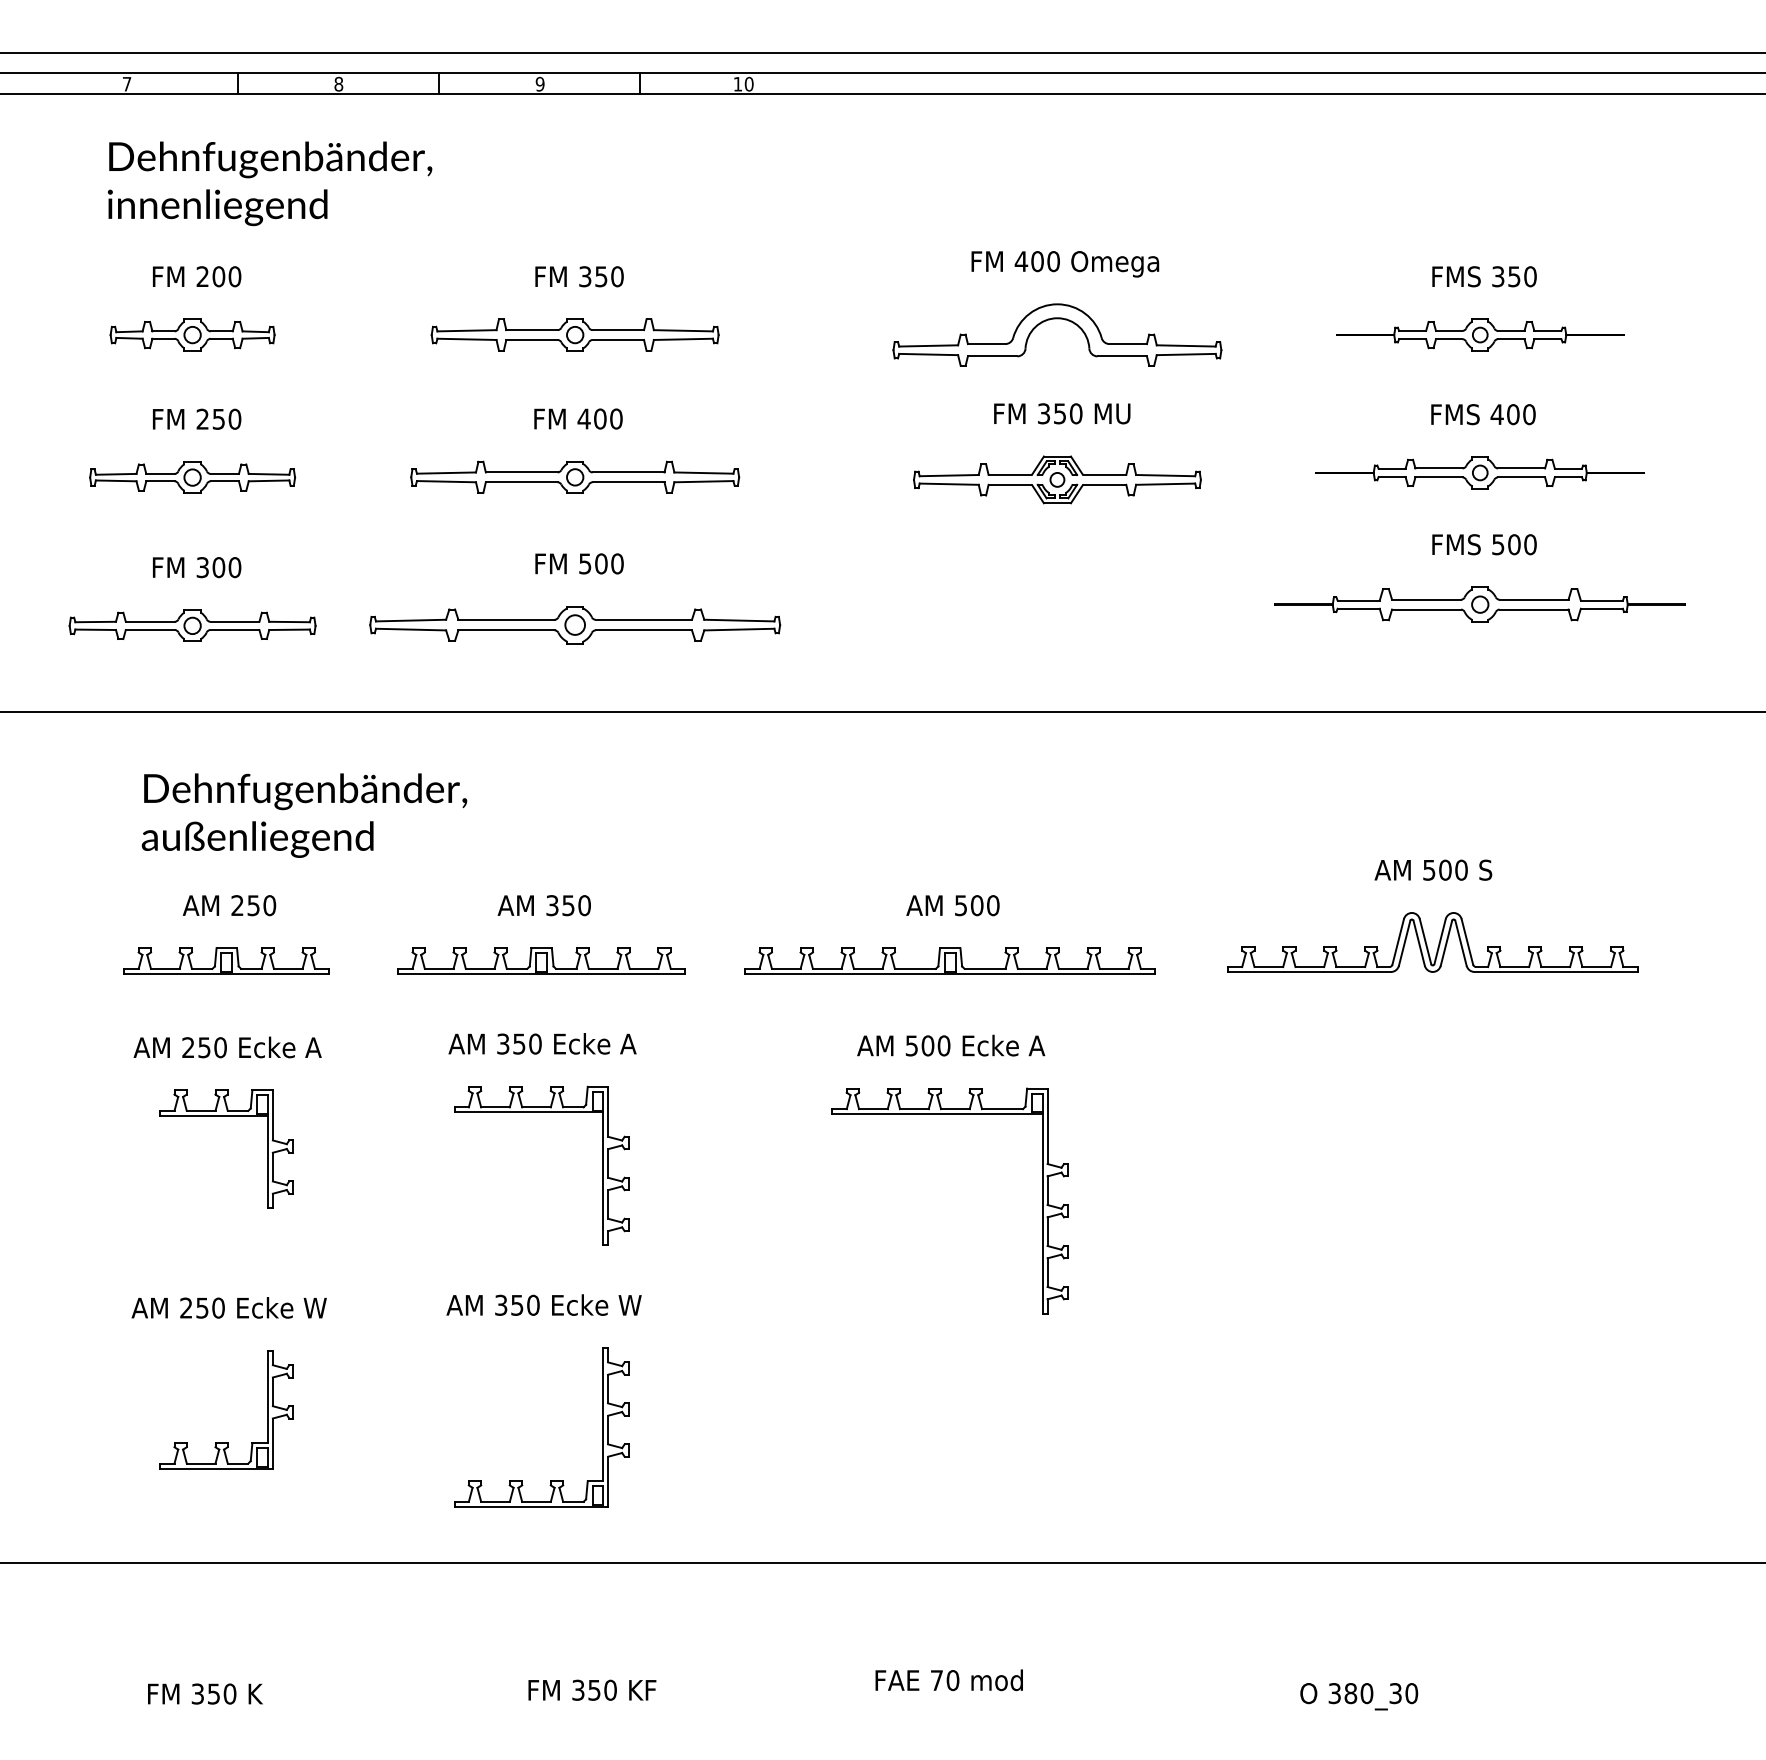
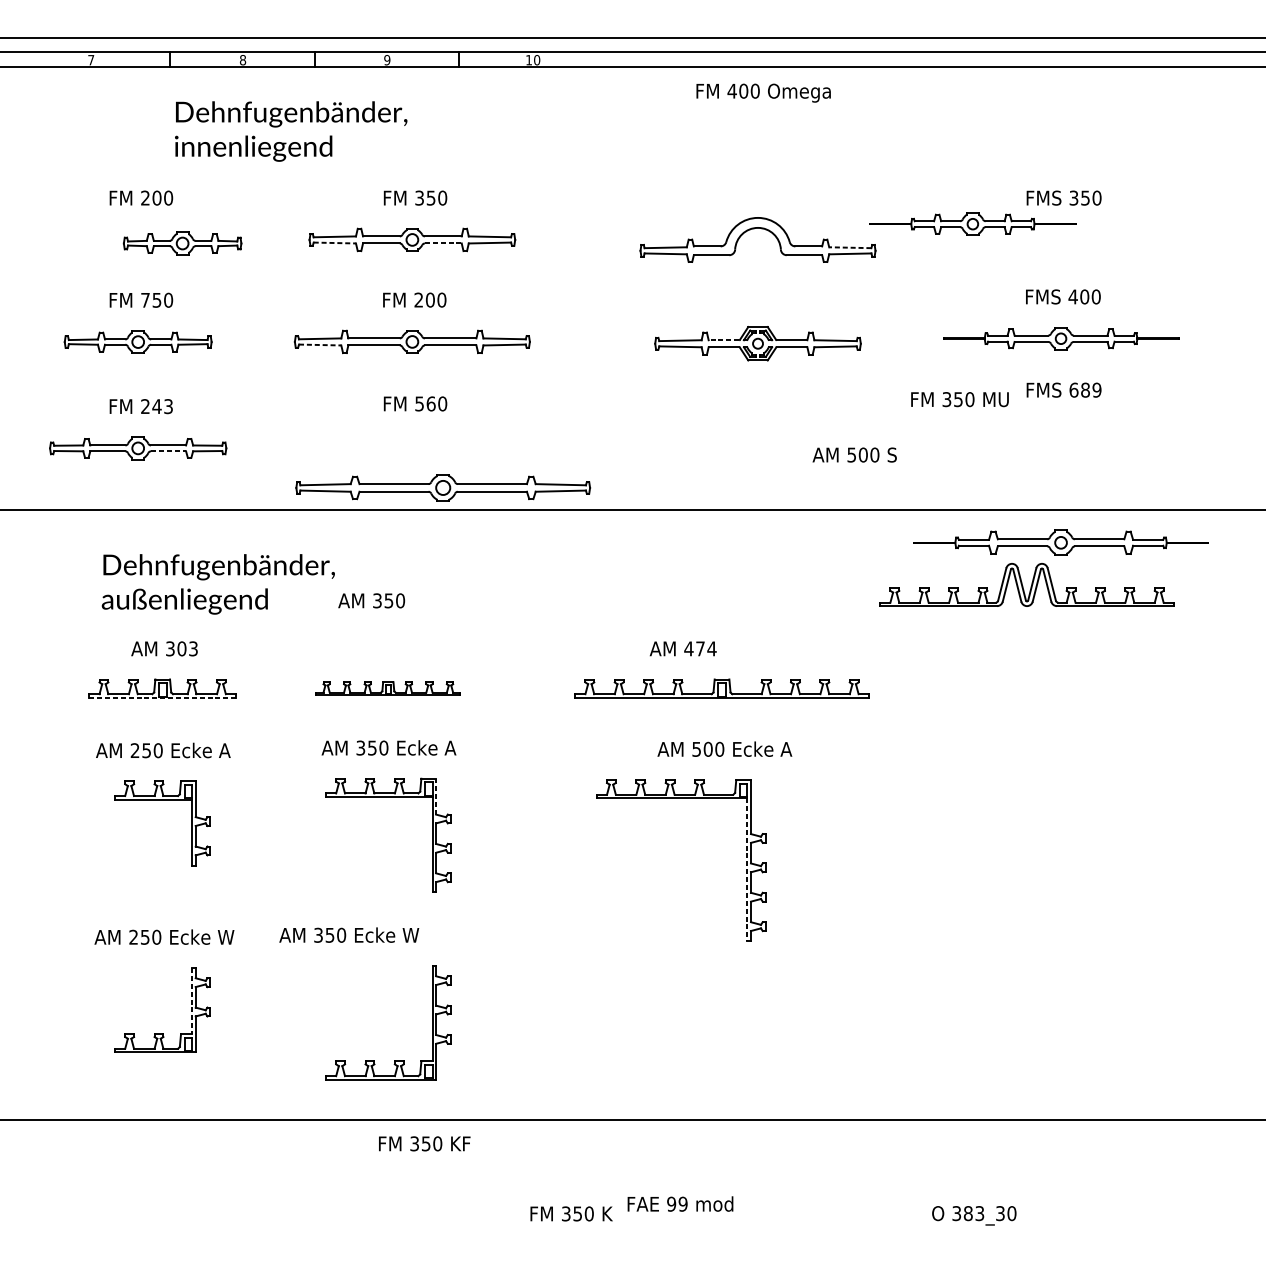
text: (270, 183) -> (291, 131), moved
text: (1065, 264) -> (763, 93), moved
part: (192, 334) -> (182, 243), moved
part: (1480, 334) -> (973, 223), moved
line: (466, 339) -> (334, 243), solid -> dashed
line: (618, 339) -> (443, 243), solid -> dashed
line: (1185, 345) -> (849, 247), solid -> dashed
text: (1062, 413) -> (960, 399), moved
text: (202, 418) -> (145, 299), 250 -> 750
text: (583, 418) -> (418, 299), 400 -> 200
line: (1009, 475) -> (723, 340), solid -> dashed
line: (446, 481) -> (320, 344), solid -> dashed
text: (1514, 544) -> (1085, 390), 500 -> 689
text: (601, 563) -> (431, 403), 500 -> 560
text: (218, 567) -> (156, 406), 300 -> 243
part: (1479, 604) -> (1060, 542), moved
part: (575, 625) -> (443, 488), moved
line: (235, 630) -> (168, 451), solid -> dashed
text: (1433, 869) -> (854, 454), moved
text: (253, 905) -> (181, 648), 250 -> 303
text: (543, 905) -> (371, 600), moved
text: (976, 905) -> (700, 648), 500 -> 474
part: (1432, 942) -> (1026, 584), moved
part: (541, 960) -> (388, 688), size x0.7
part: (949, 960) -> (721, 688), moved
line: (227, 973) -> (163, 697), solid -> dashed
text: (951, 1045) -> (725, 749), moved
line: (608, 1111) -> (436, 796), solid -> dashed
line: (1042, 1213) -> (747, 869), solid -> dashed
text: (543, 1304) -> (348, 934), moved
line: (267, 1397) -> (191, 1001), solid -> dashed
text: (944, 1680) -> (677, 1204), 70 -> 99
text: (592, 1689) -> (424, 1143), moved
text: (205, 1693) -> (571, 1213), moved
text: (1366, 1693) -> (979, 1213), 380_30 -> 383_30

